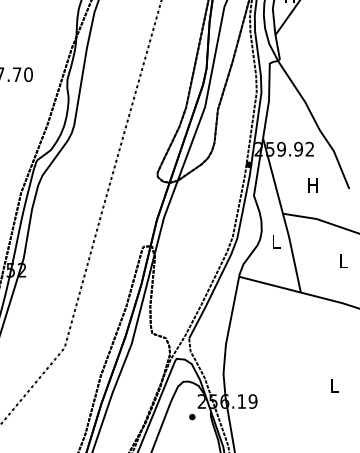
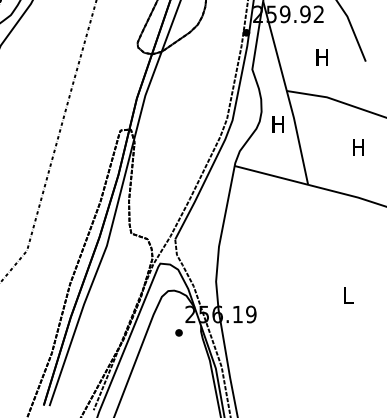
text: (275, 241) -> (277, 124), L -> H
text: (342, 260) -> (357, 146), L -> H

